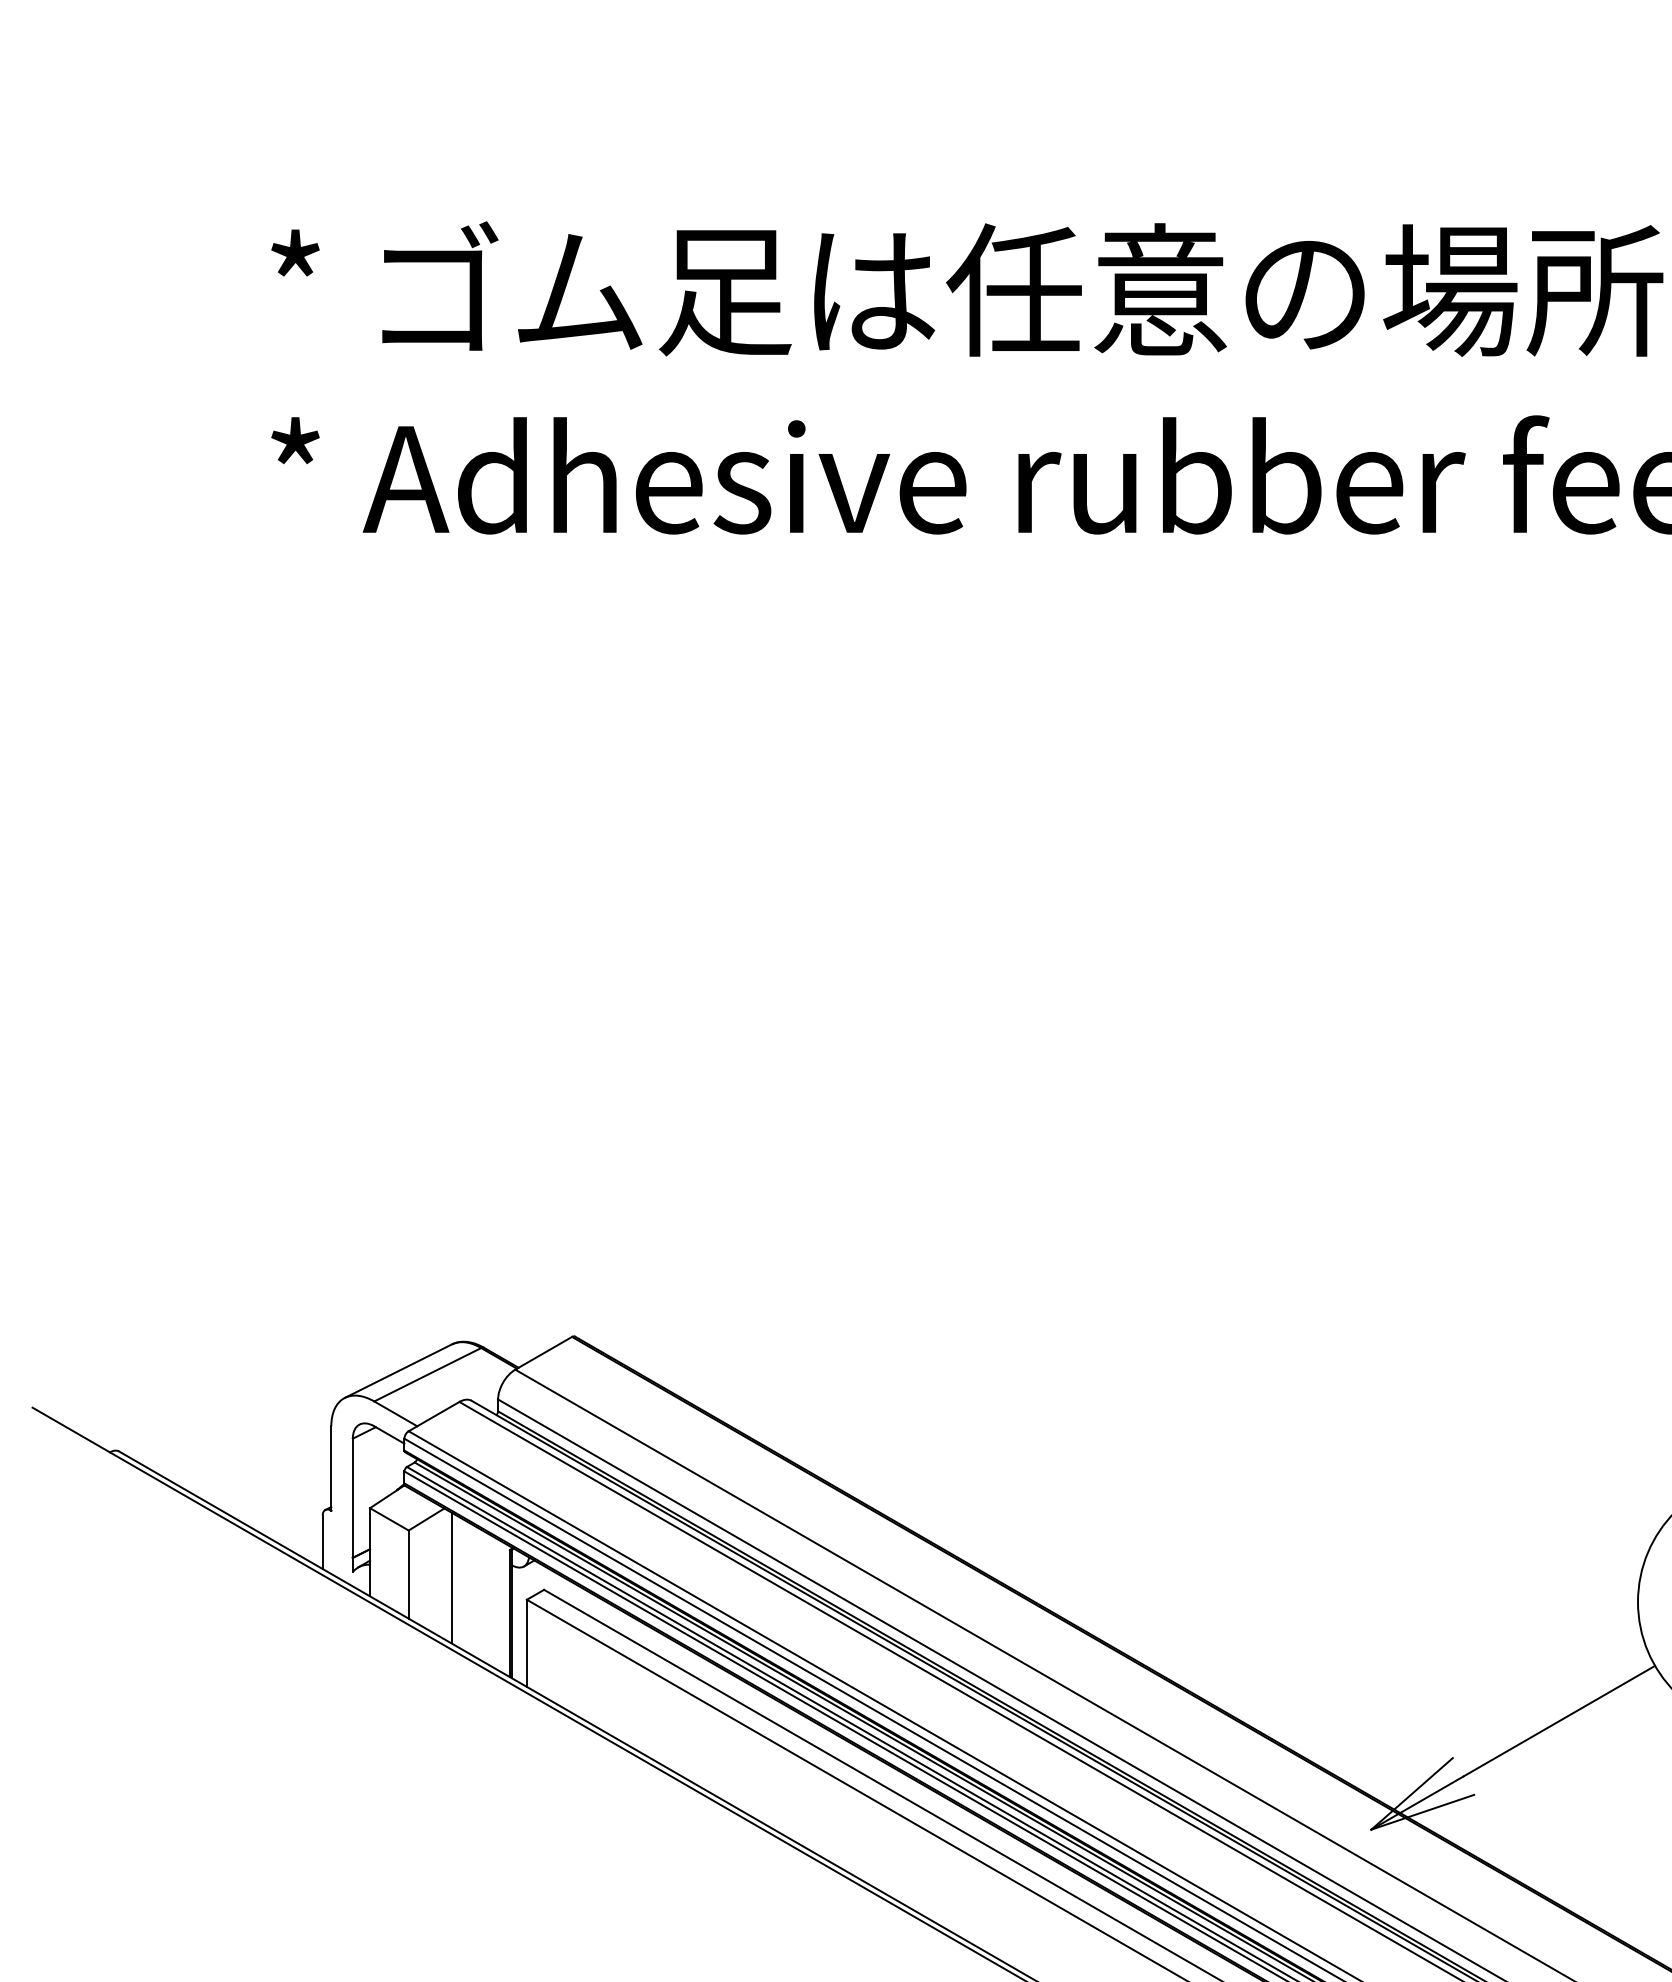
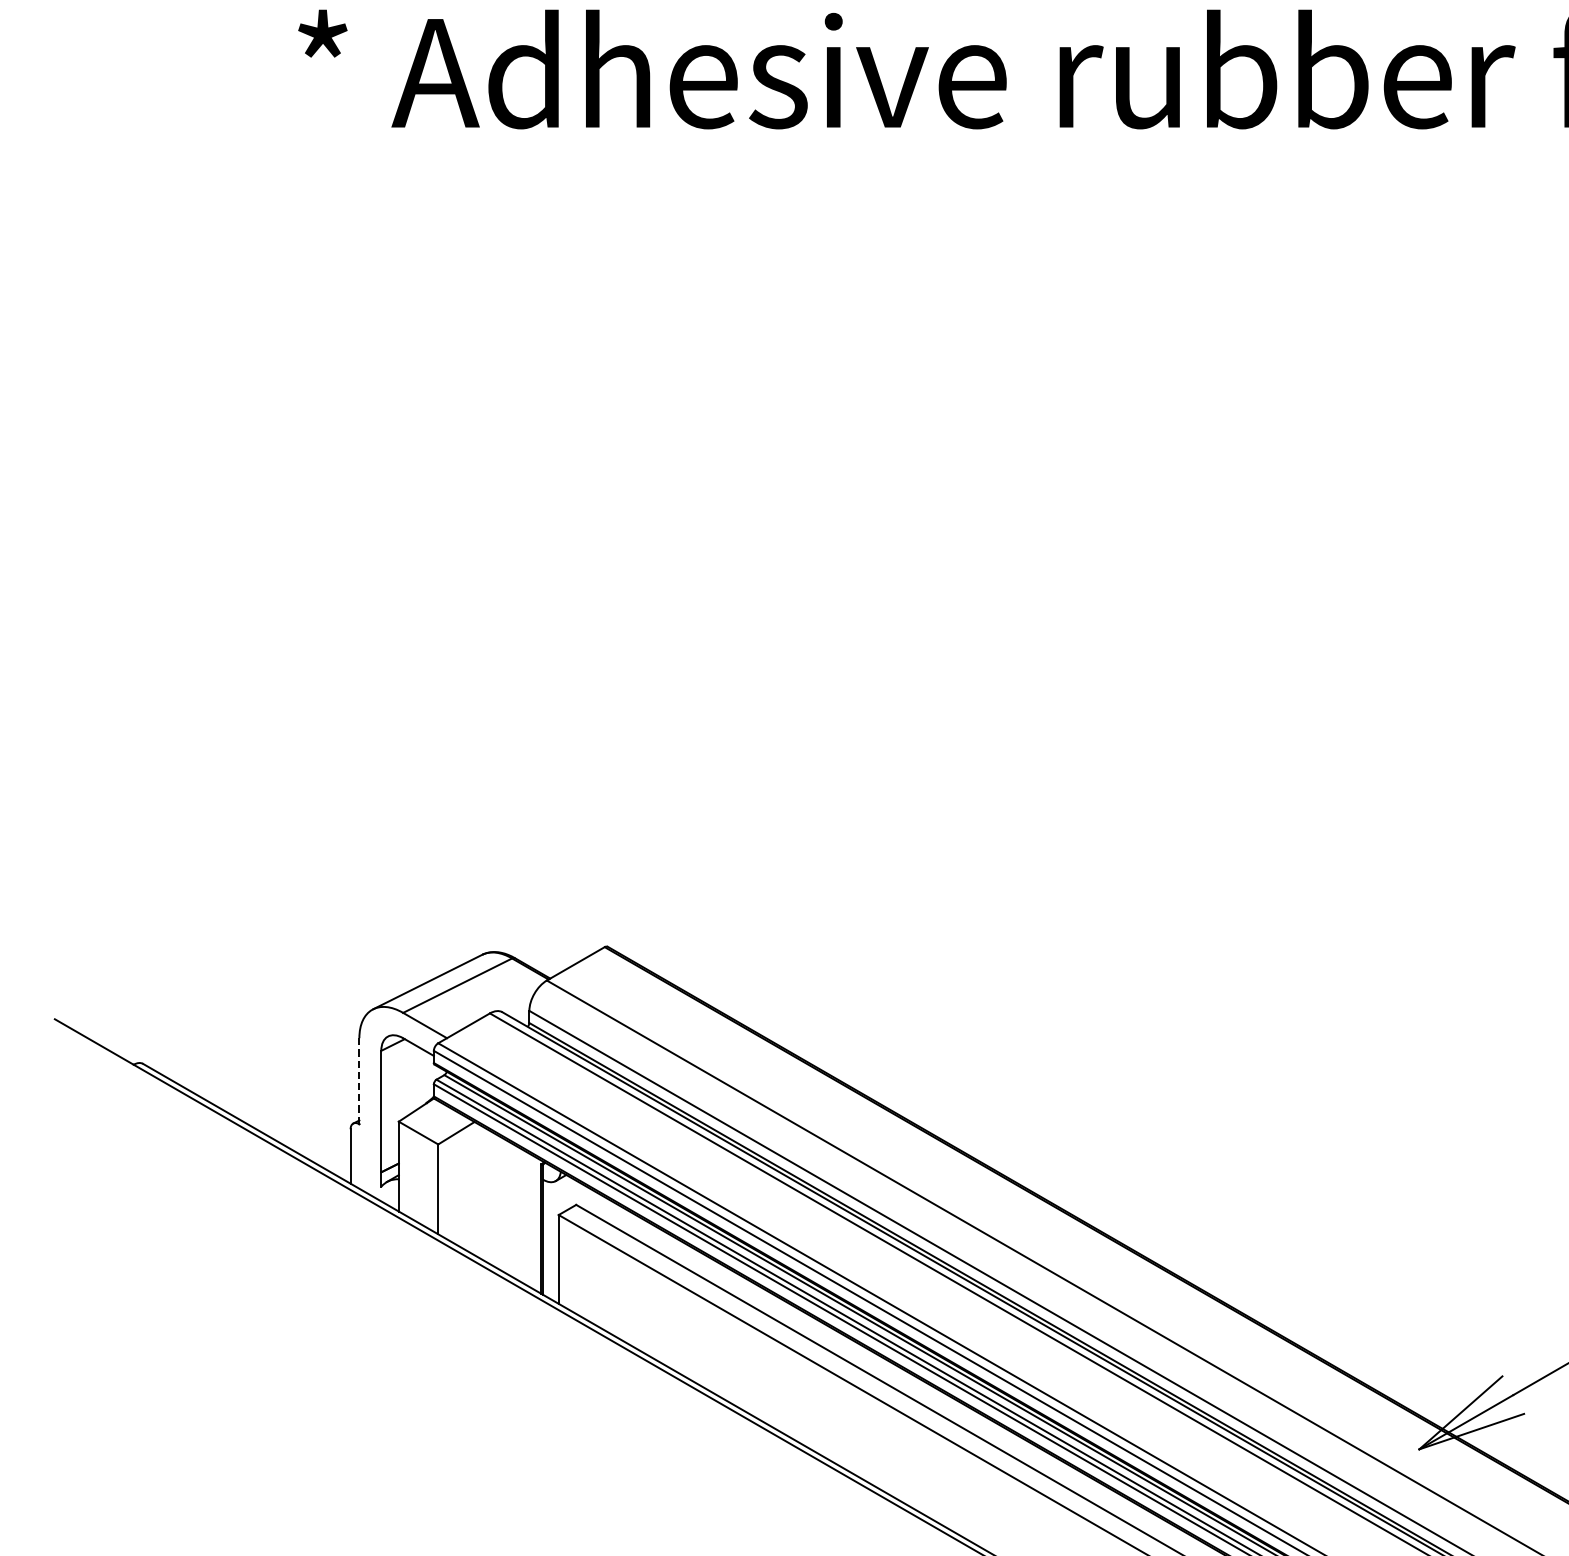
line: (331, 1468) -> (359, 1081), solid -> dashed
line: (451, 1577) -> (481, 1192), removed

